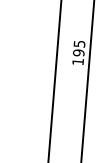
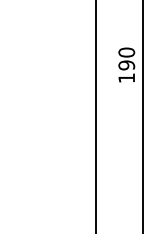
text: (79, 43) -> (126, 52), 195 -> 190

